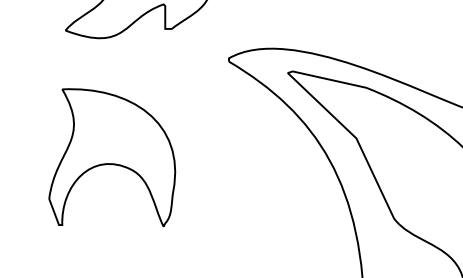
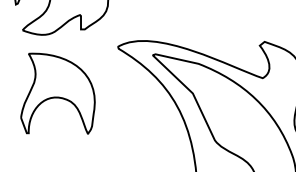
part: (111, 157) -> (57, 93), moved

